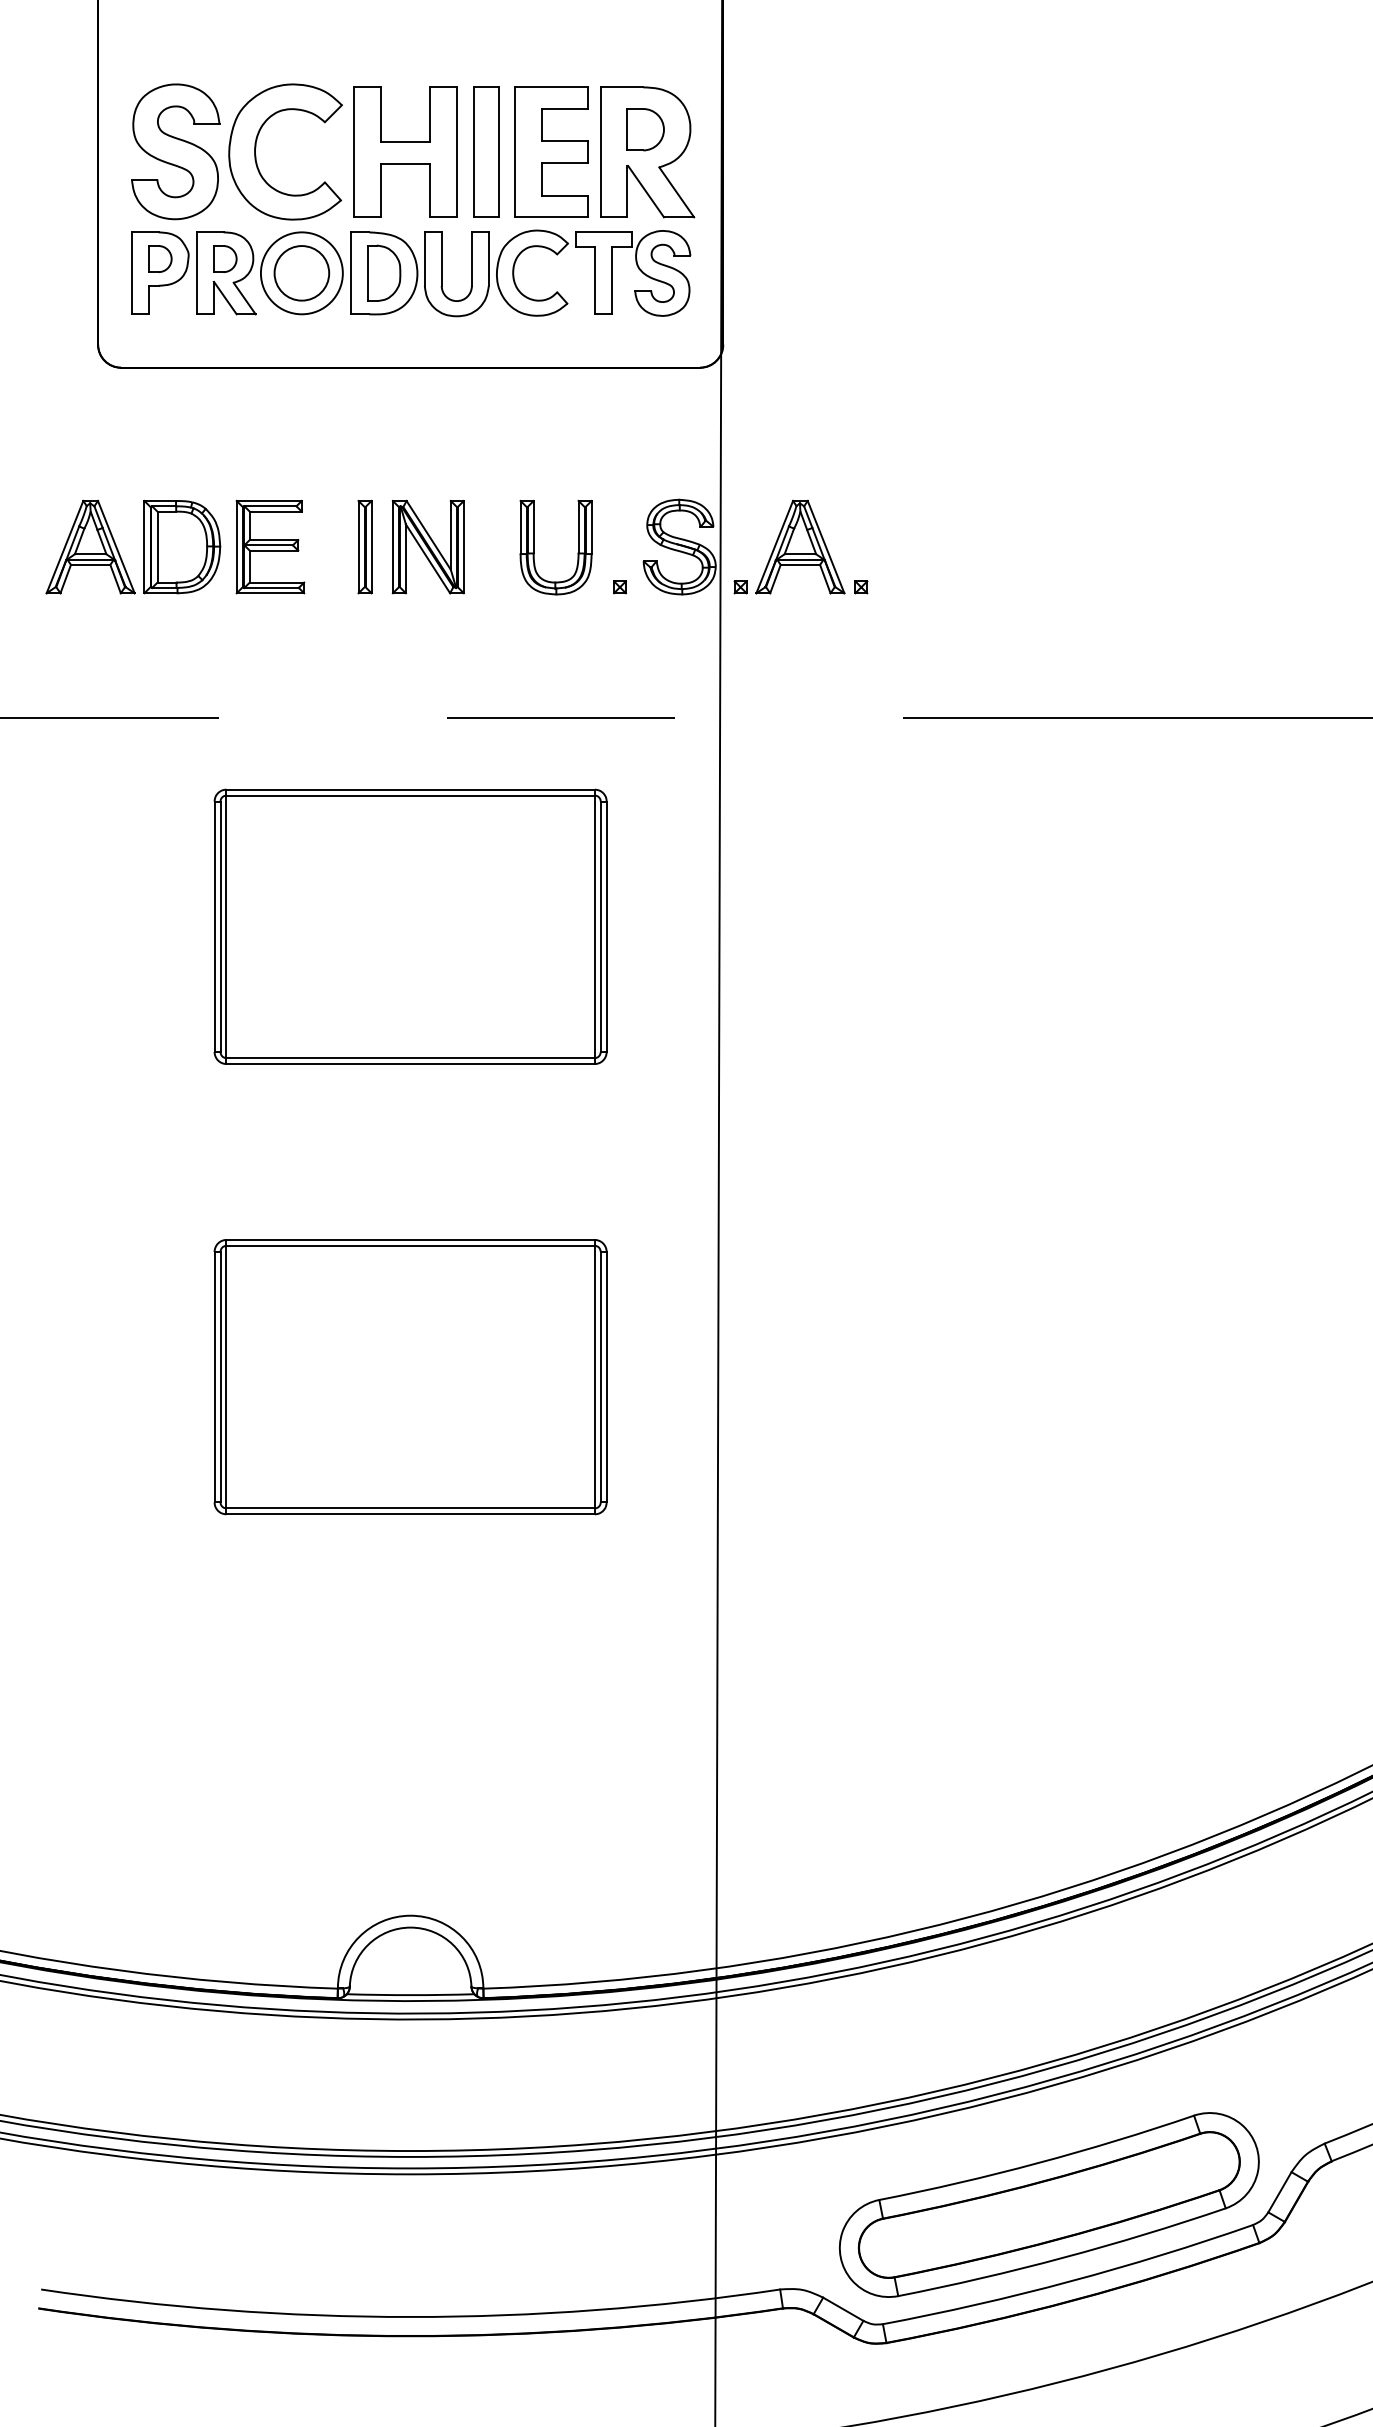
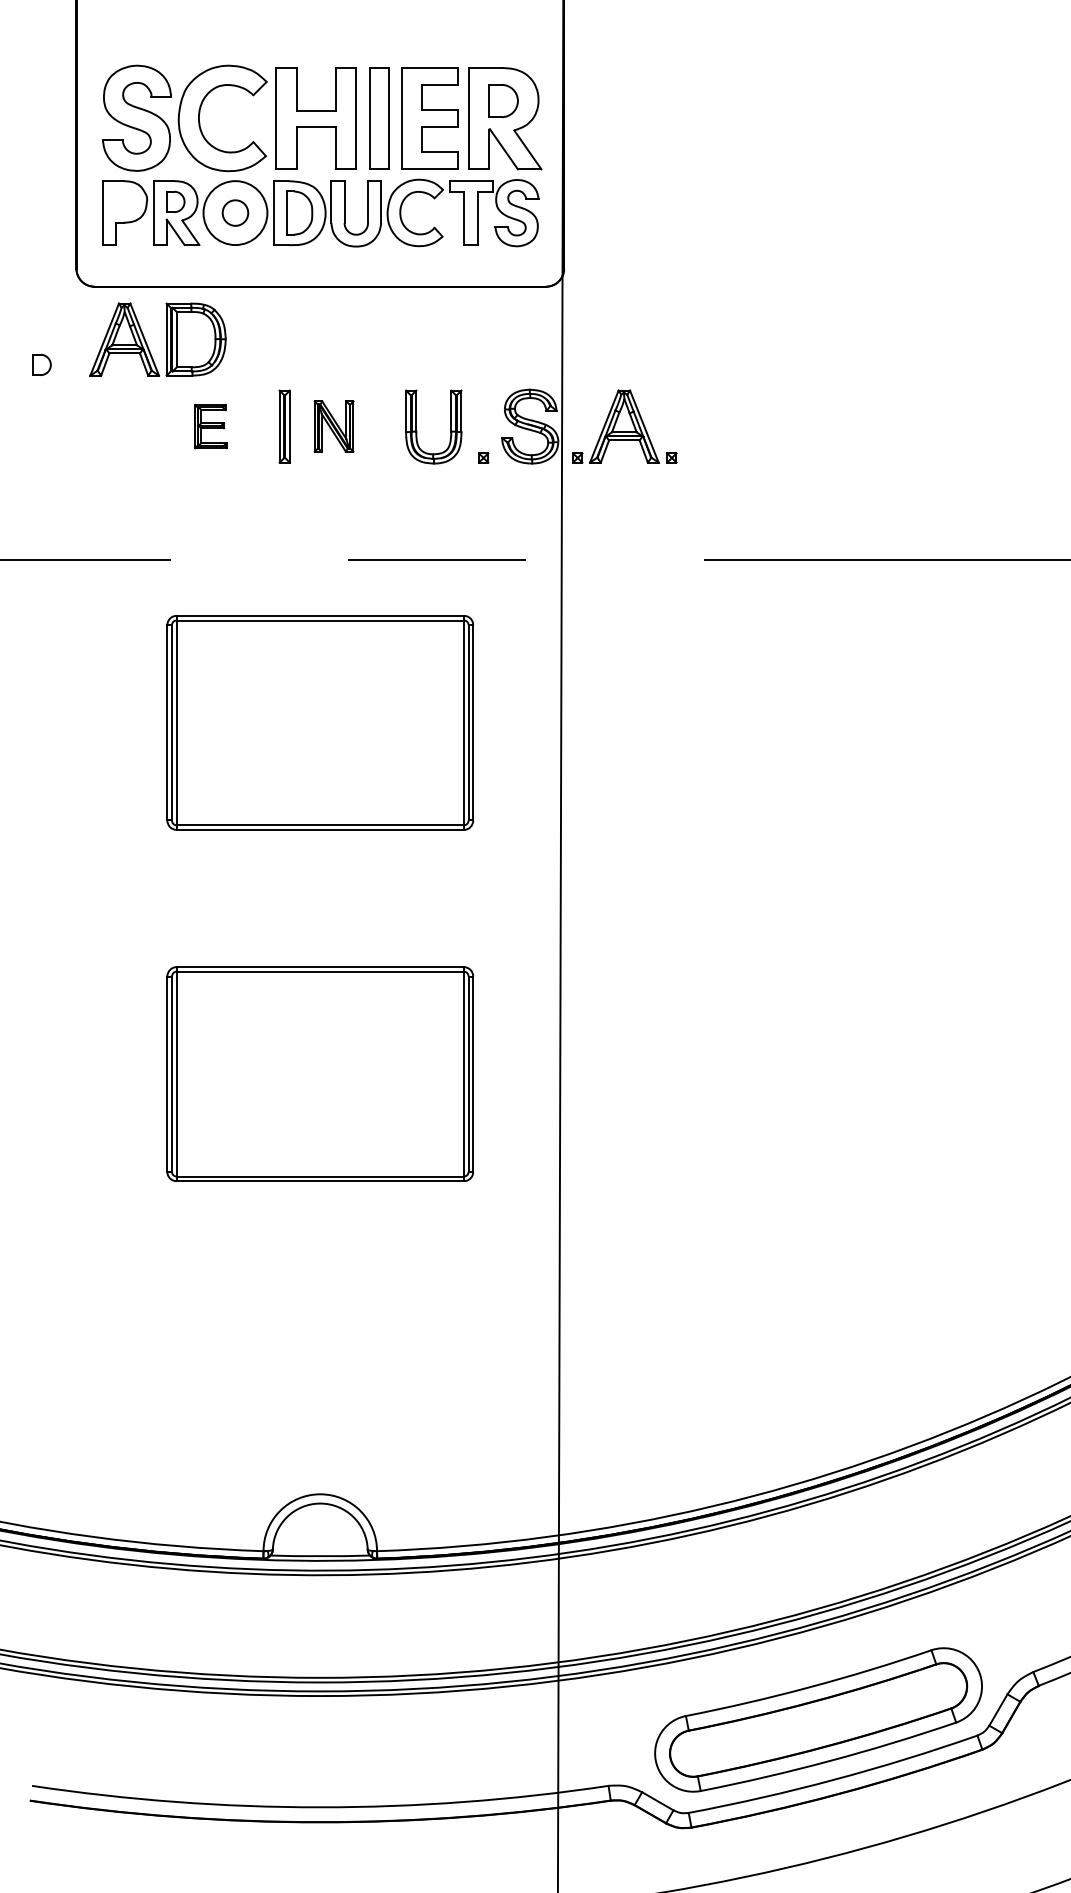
part: (159, 258) -> (41, 364), moved
circle: (301, 272) -> (235, 212), size x0.6
part: (144, 546) -> (166, 339), moved
part: (269, 546) -> (210, 426), size x0.6
part: (427, 546) -> (333, 426), size x0.7

